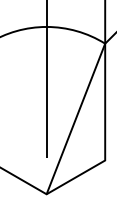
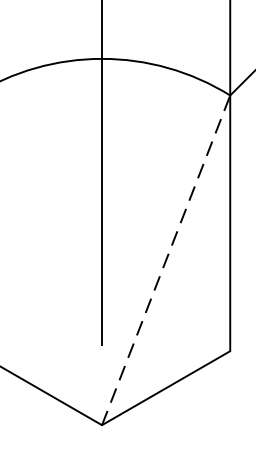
line: (75, 118) -> (165, 259), solid -> dashed

